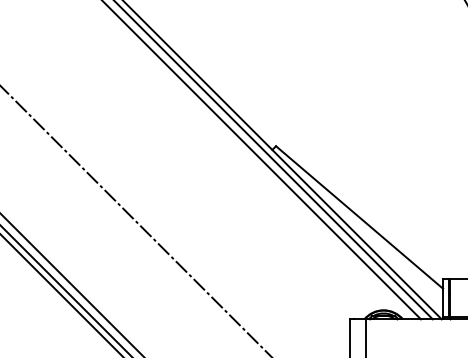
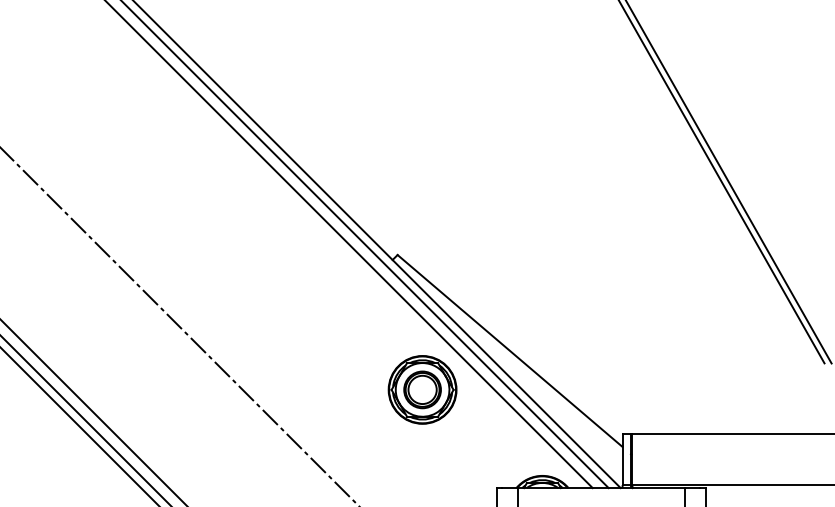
part: (294, 246) -> (422, 389), added

